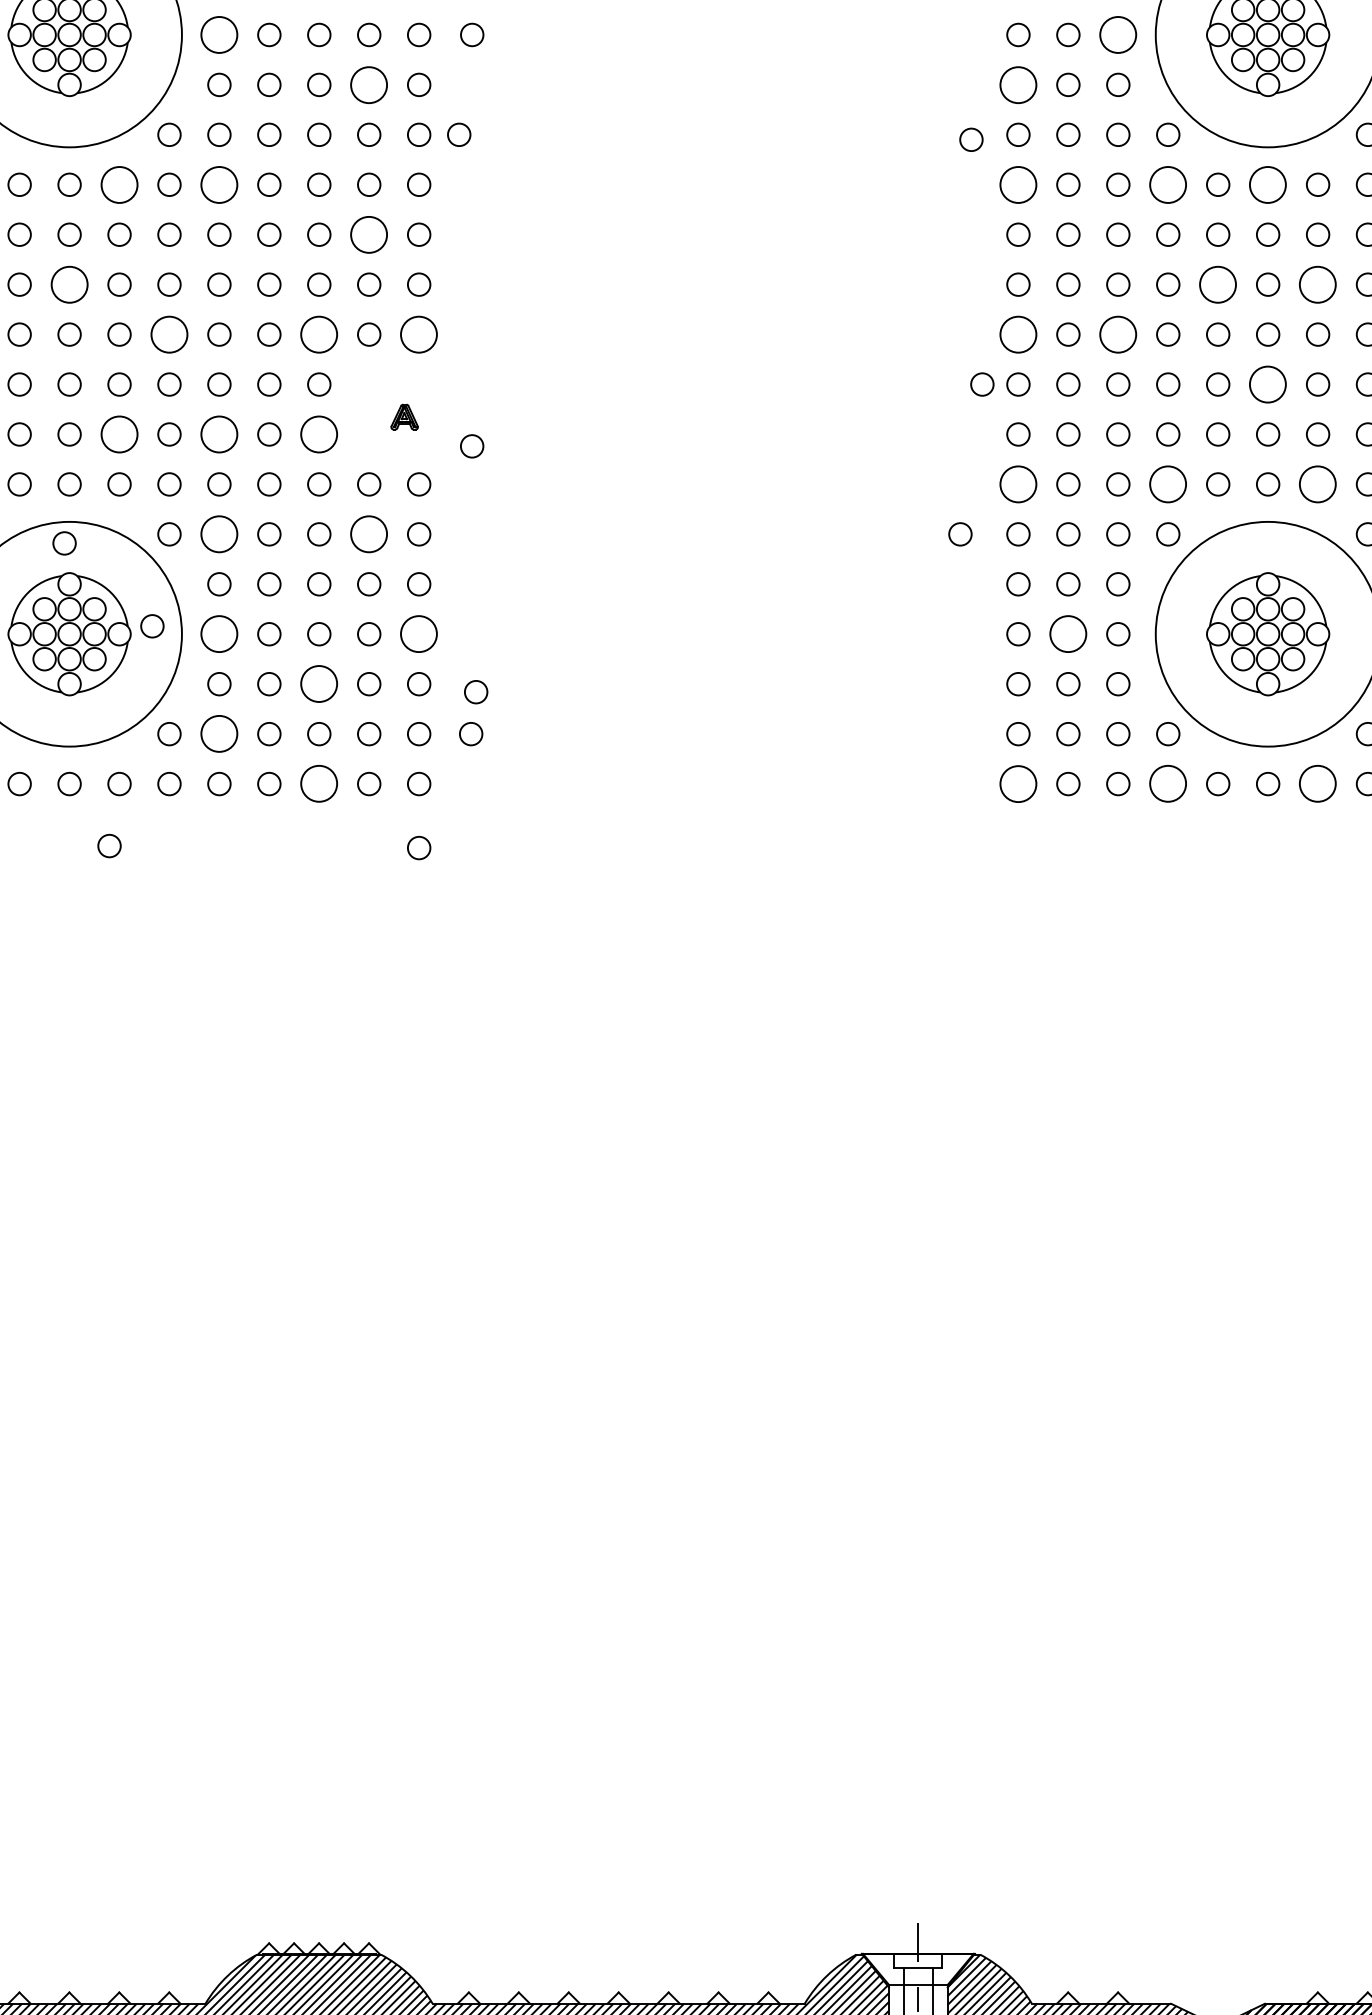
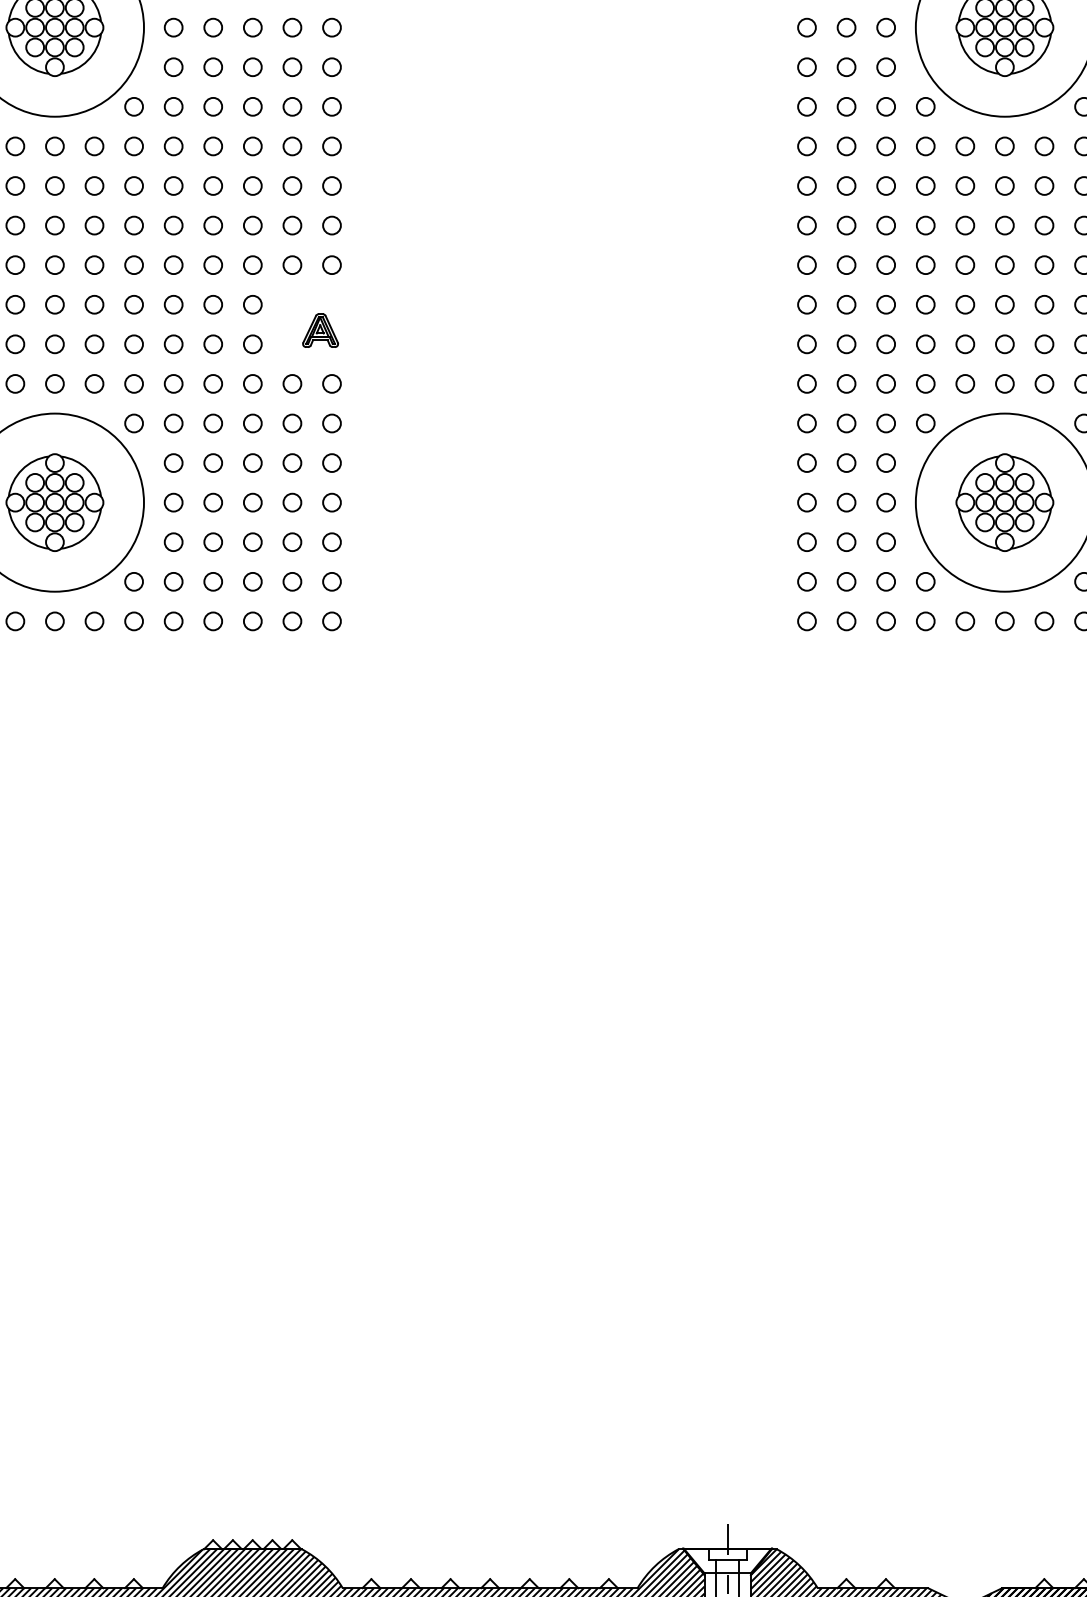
circle: (219, 34) -> (173, 27), size x0.62
circle: (472, 34) -> (374, 27), removed
circle: (1118, 34) -> (886, 27), size x0.62
circle: (369, 84) -> (292, 66), size x0.62
circle: (1018, 84) -> (807, 66), size x0.62
circle: (459, 134) -> (363, 106), removed
circle: (971, 139) -> (769, 110), removed
circle: (119, 184) -> (94, 146), size x0.62
circle: (219, 184) -> (173, 146), size x0.62
circle: (1018, 184) -> (807, 146), size x0.62
circle: (1168, 184) -> (925, 146), size x0.62
circle: (1268, 184) -> (1005, 146), size x0.62
circle: (369, 234) -> (292, 185), size x0.62
circle: (69, 284) -> (54, 225), size x0.62
circle: (1218, 284) -> (965, 225), size x0.62
circle: (1318, 284) -> (1044, 225), size x0.62
circle: (169, 334) -> (134, 265), size x0.62
circle: (319, 334) -> (253, 265), size x0.62
circle: (419, 334) -> (332, 265), size x0.62
circle: (1018, 334) -> (807, 265), size x0.62
circle: (1118, 334) -> (886, 265), size x0.62
circle: (982, 384) -> (778, 304), removed
circle: (1268, 384) -> (1005, 304), size x0.62
part: (404, 416) -> (320, 330), size x1.67
circle: (119, 434) -> (94, 344), size x0.62
circle: (219, 434) -> (173, 344), size x0.62
circle: (319, 434) -> (253, 344), size x0.62
circle: (472, 446) -> (374, 353), removed
circle: (1018, 484) -> (807, 383), size x0.62
circle: (1168, 484) -> (925, 383), size x0.62
circle: (1318, 484) -> (1044, 383), size x0.62
circle: (219, 534) -> (173, 423), size x0.62
circle: (369, 534) -> (292, 423), size x0.62
circle: (960, 534) -> (761, 423), removed
circle: (64, 543) -> (50, 430), removed
circle: (152, 626) -> (120, 496), removed
circle: (219, 634) -> (173, 502), size x0.62
circle: (419, 634) -> (332, 502), size x0.62
circle: (1068, 634) -> (846, 502), size x0.62
circle: (319, 684) -> (253, 542), size x0.62
circle: (476, 692) -> (377, 548), removed
circle: (219, 734) -> (173, 582), size x0.62
circle: (471, 734) -> (373, 582), removed
circle: (1018, 783) -> (807, 620), size x0.62
circle: (319, 784) -> (253, 621), size x0.62
circle: (1168, 784) -> (925, 621), size x0.62
circle: (1318, 784) -> (1044, 621), size x0.62
circle: (109, 845) -> (86, 670), removed
circle: (419, 848) -> (332, 672), removed

